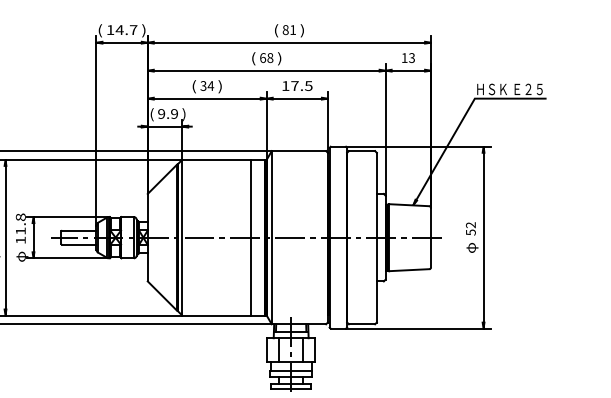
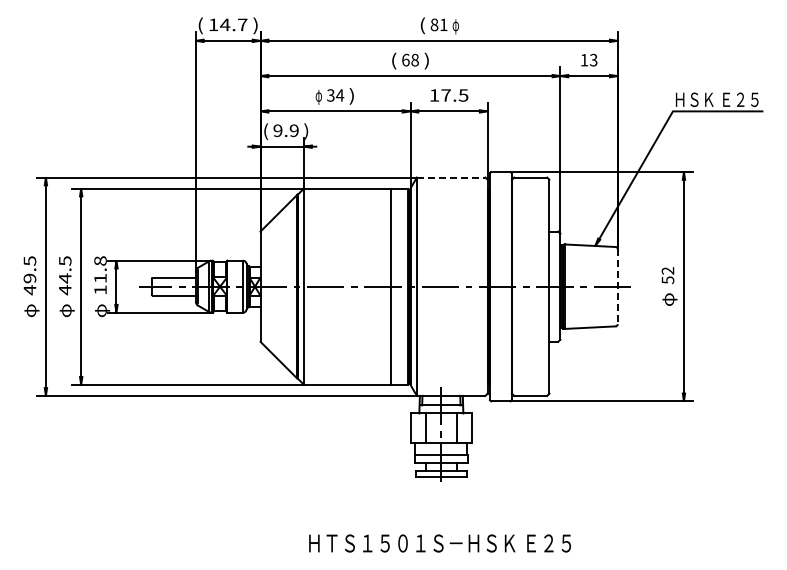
text: (302, 30) -> (455, 25), ) -> φ
text: (193, 86) -> (318, 96), ( -> φ
line: (299, 151) -> (451, 177), solid -> dashed
line: (430, 238) -> (617, 287), solid -> dashed

